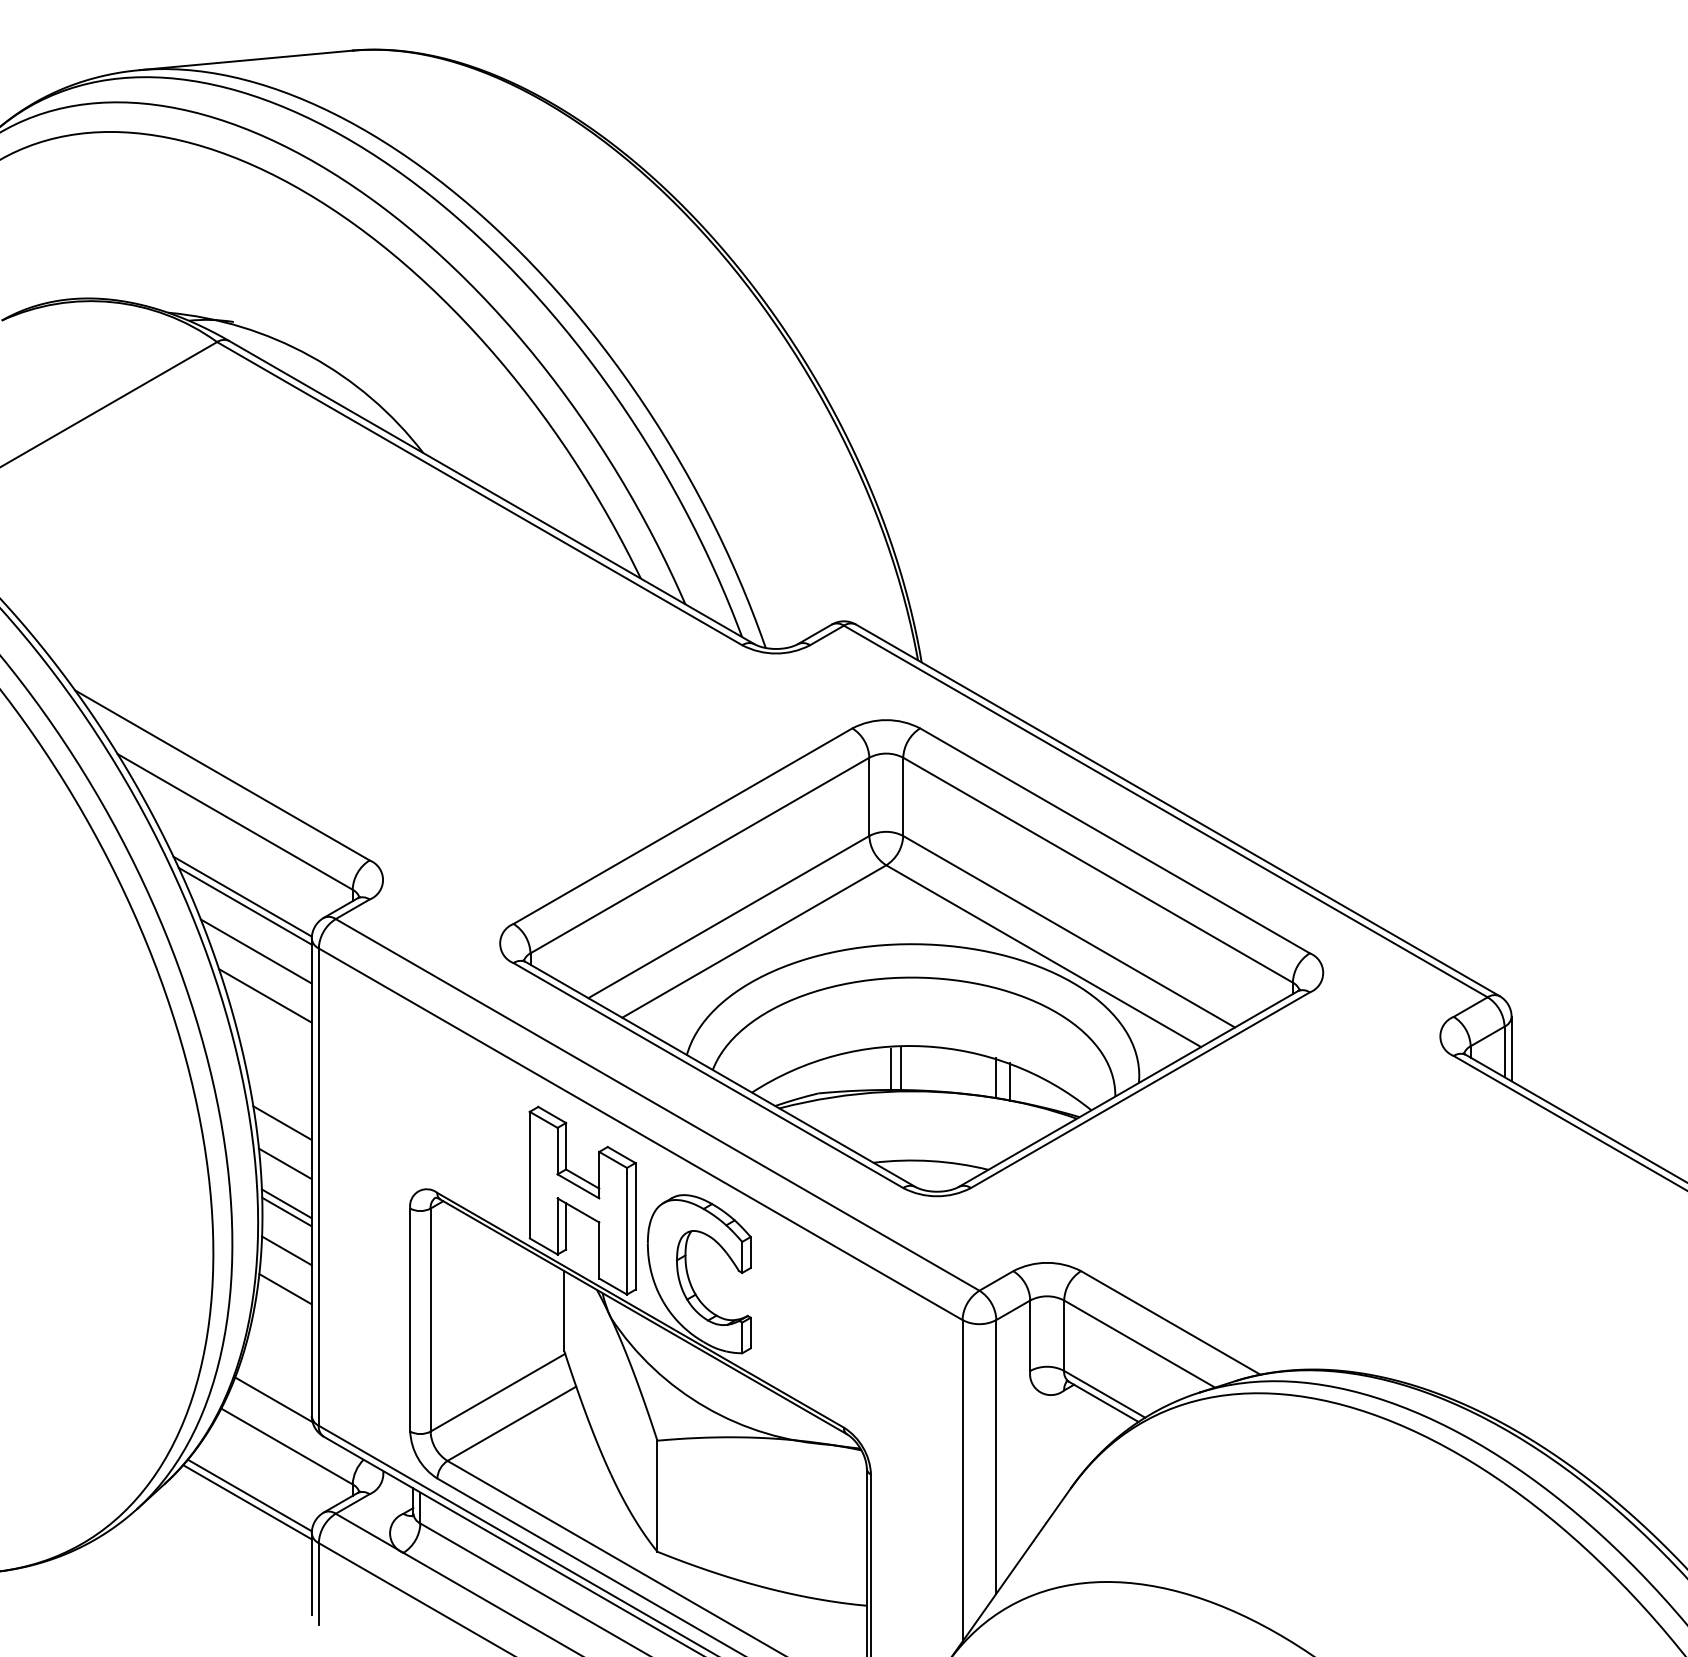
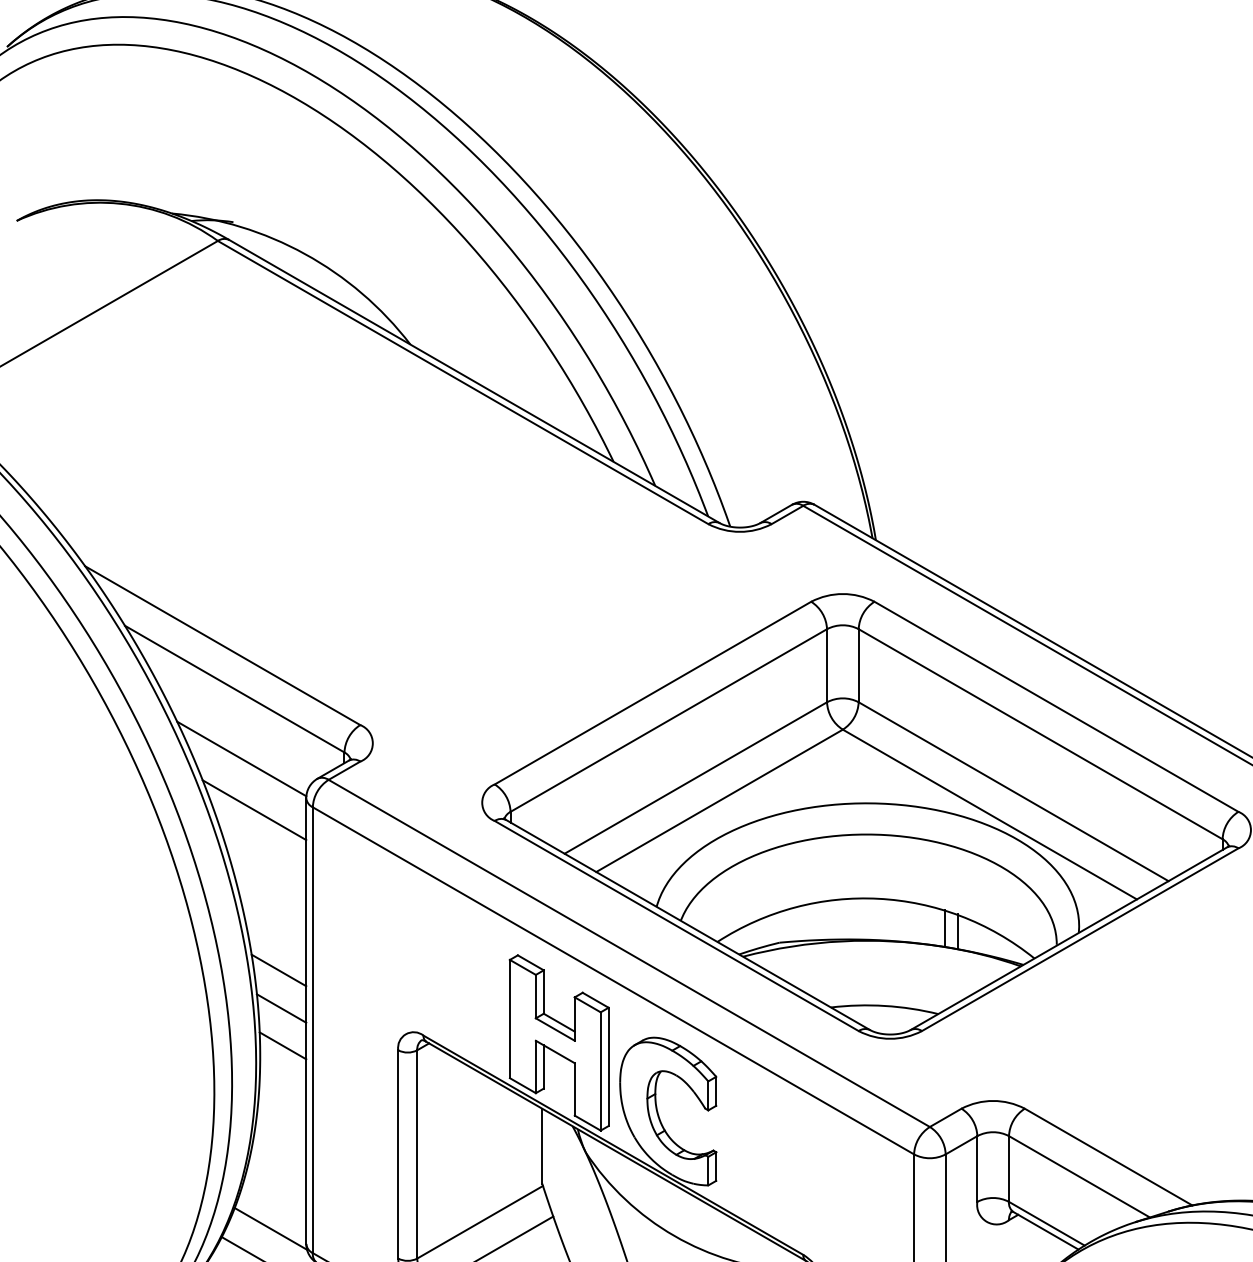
line: (244, 905) -> (243, 767), removed
line: (265, 995) -> (263, 851), removed
line: (890, 1069) -> (846, 920), removed
line: (900, 1069) -> (856, 920), removed
line: (286, 1211) -> (282, 1052), removed
line: (286, 1250) -> (282, 1089), removed
line: (285, 1289) -> (281, 1125), removed

